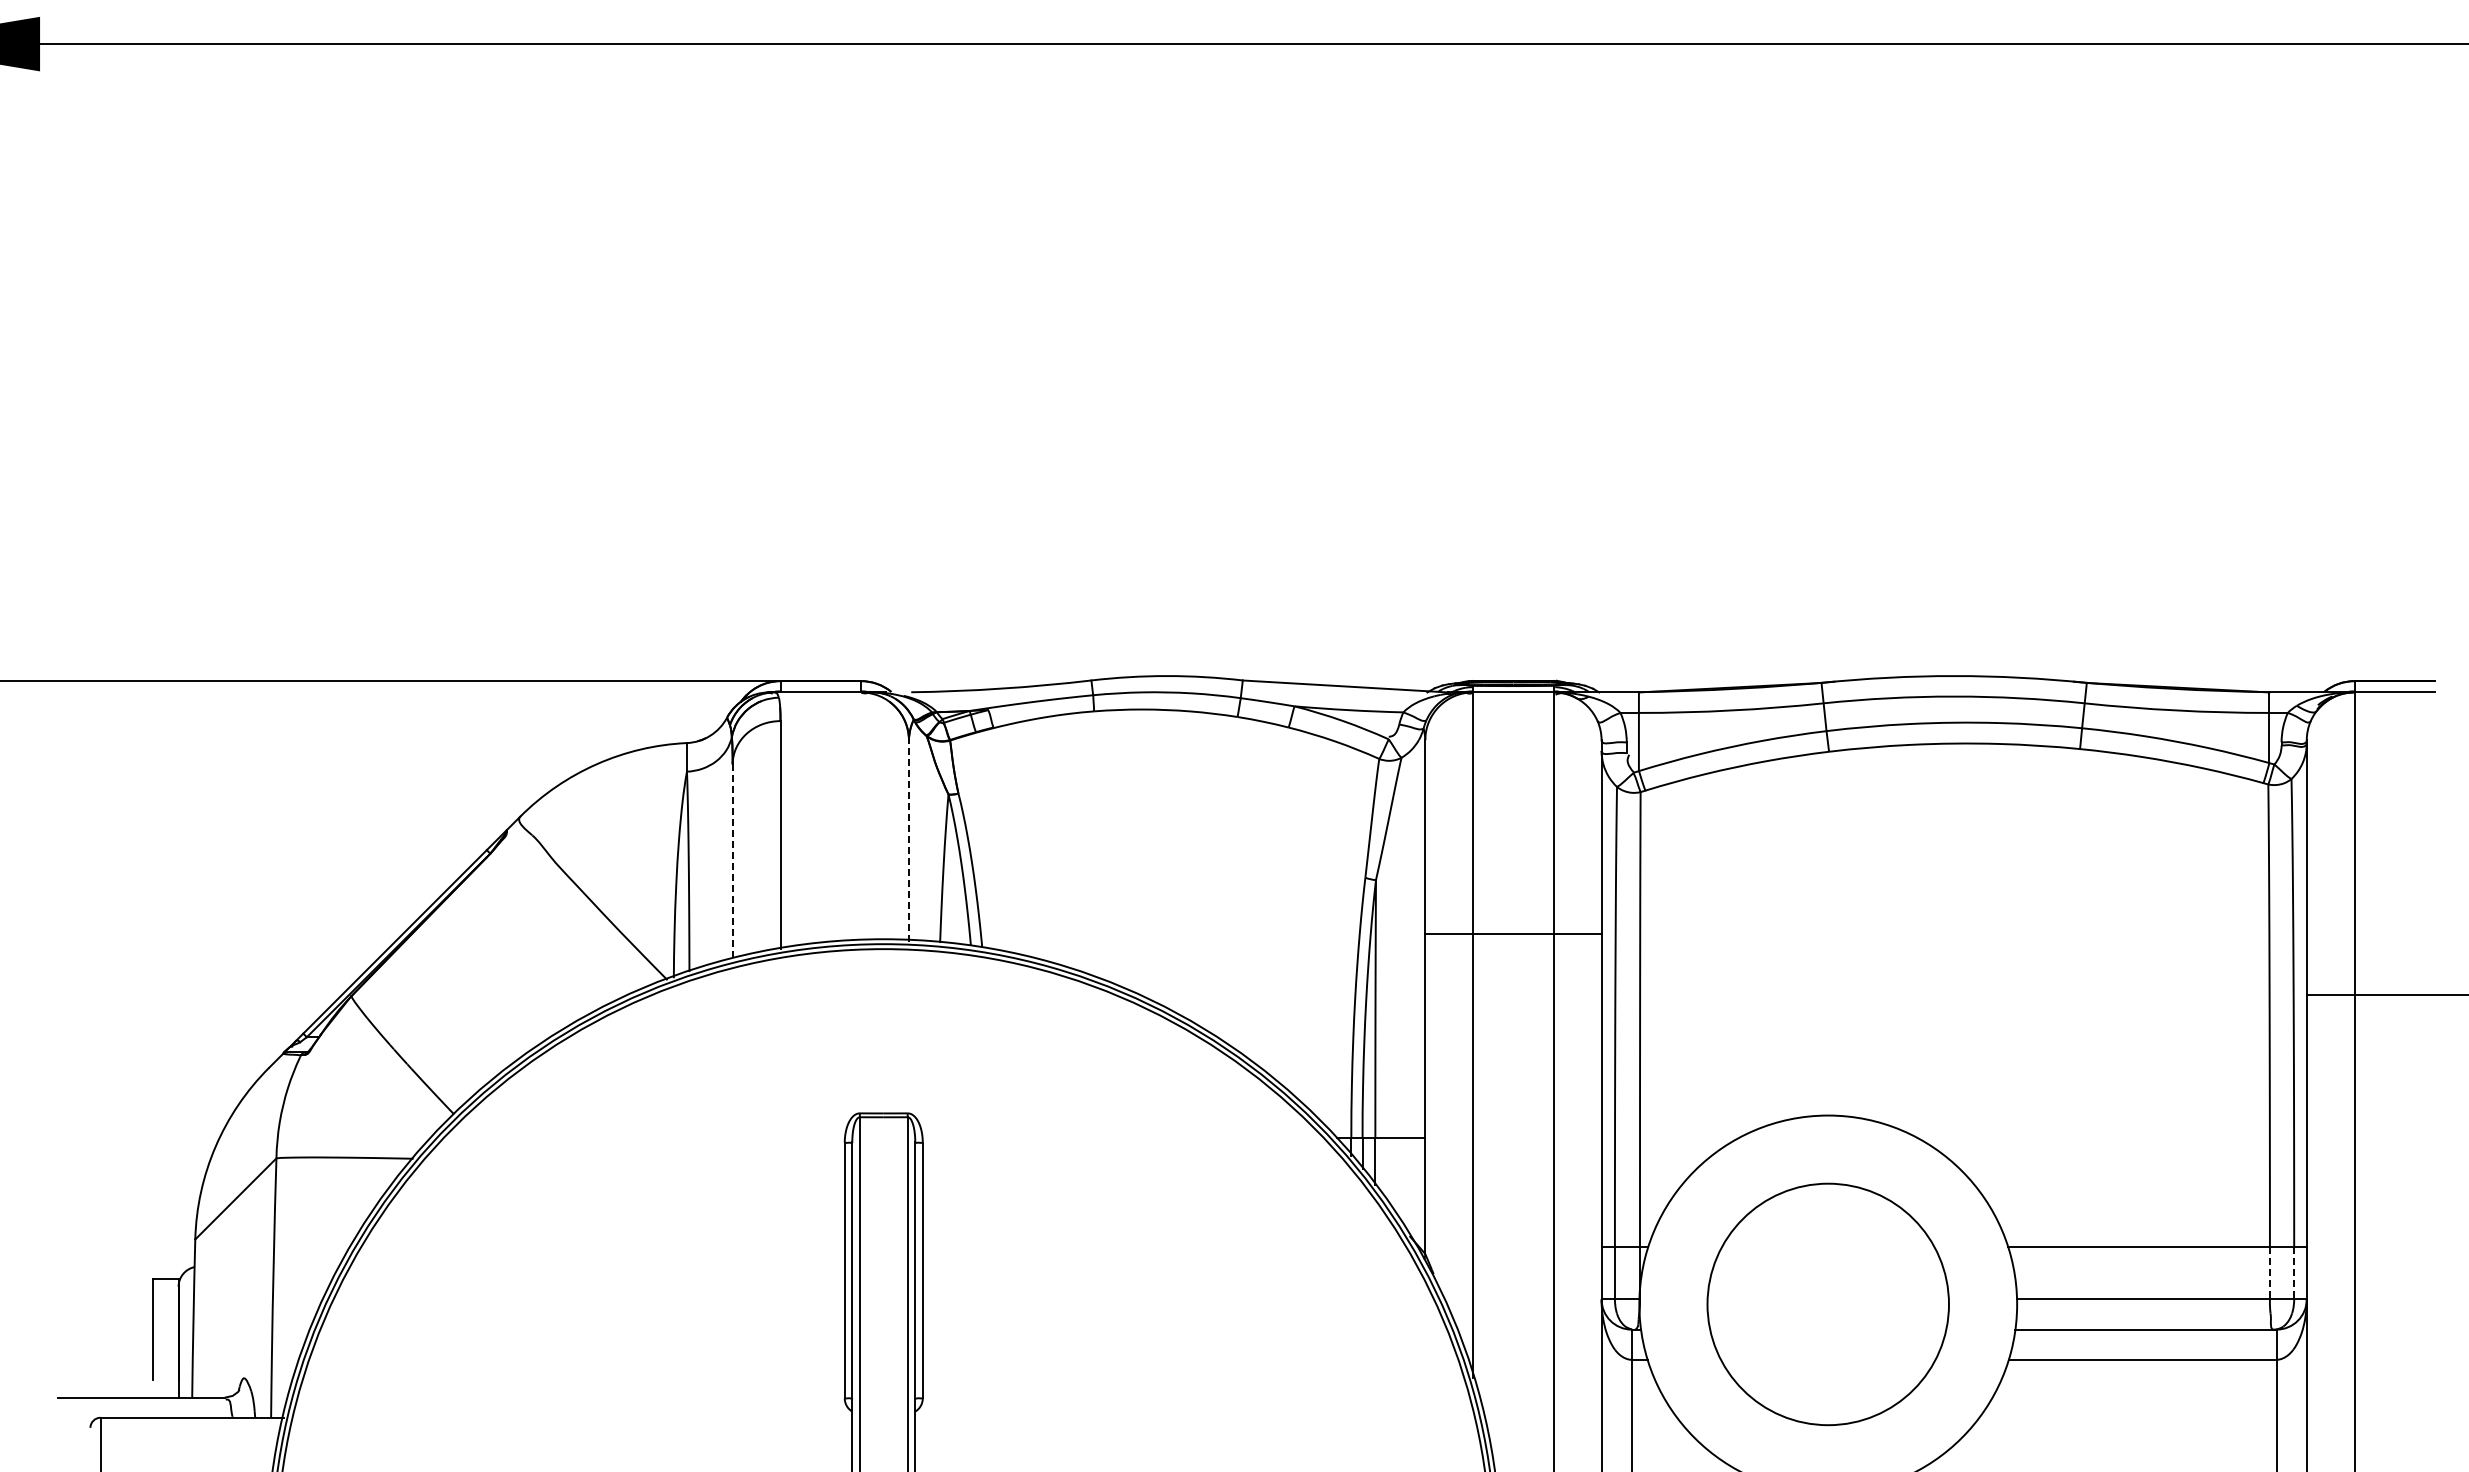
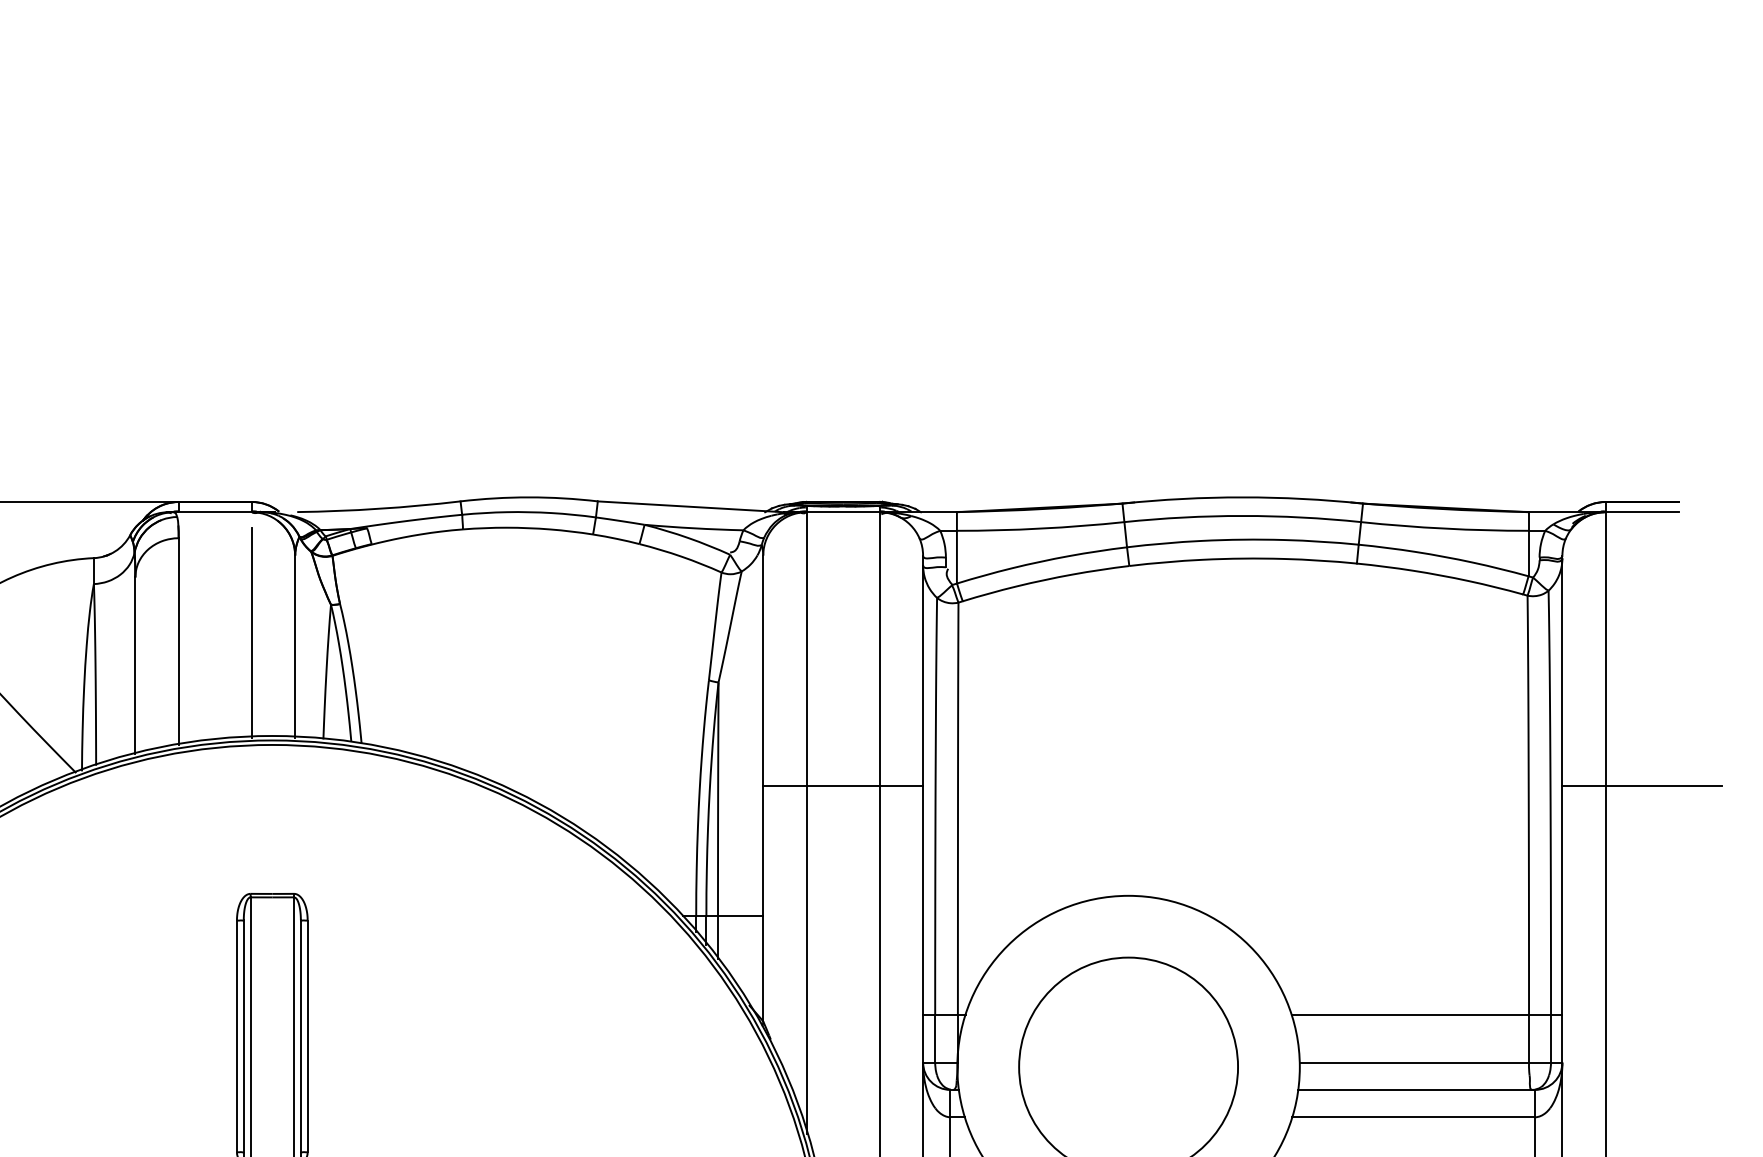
line: (861, 825) -> (252, 632), added
line: (908, 841) -> (294, 647), dashed -> solid
line: (732, 862) -> (135, 666), dashed -> solid
line: (1513, 933) -> (843, 786), moved
line: (2269, 1273) -> (1528, 1039), dashed -> solid
line: (2294, 1273) -> (1551, 1039), dashed -> solid

